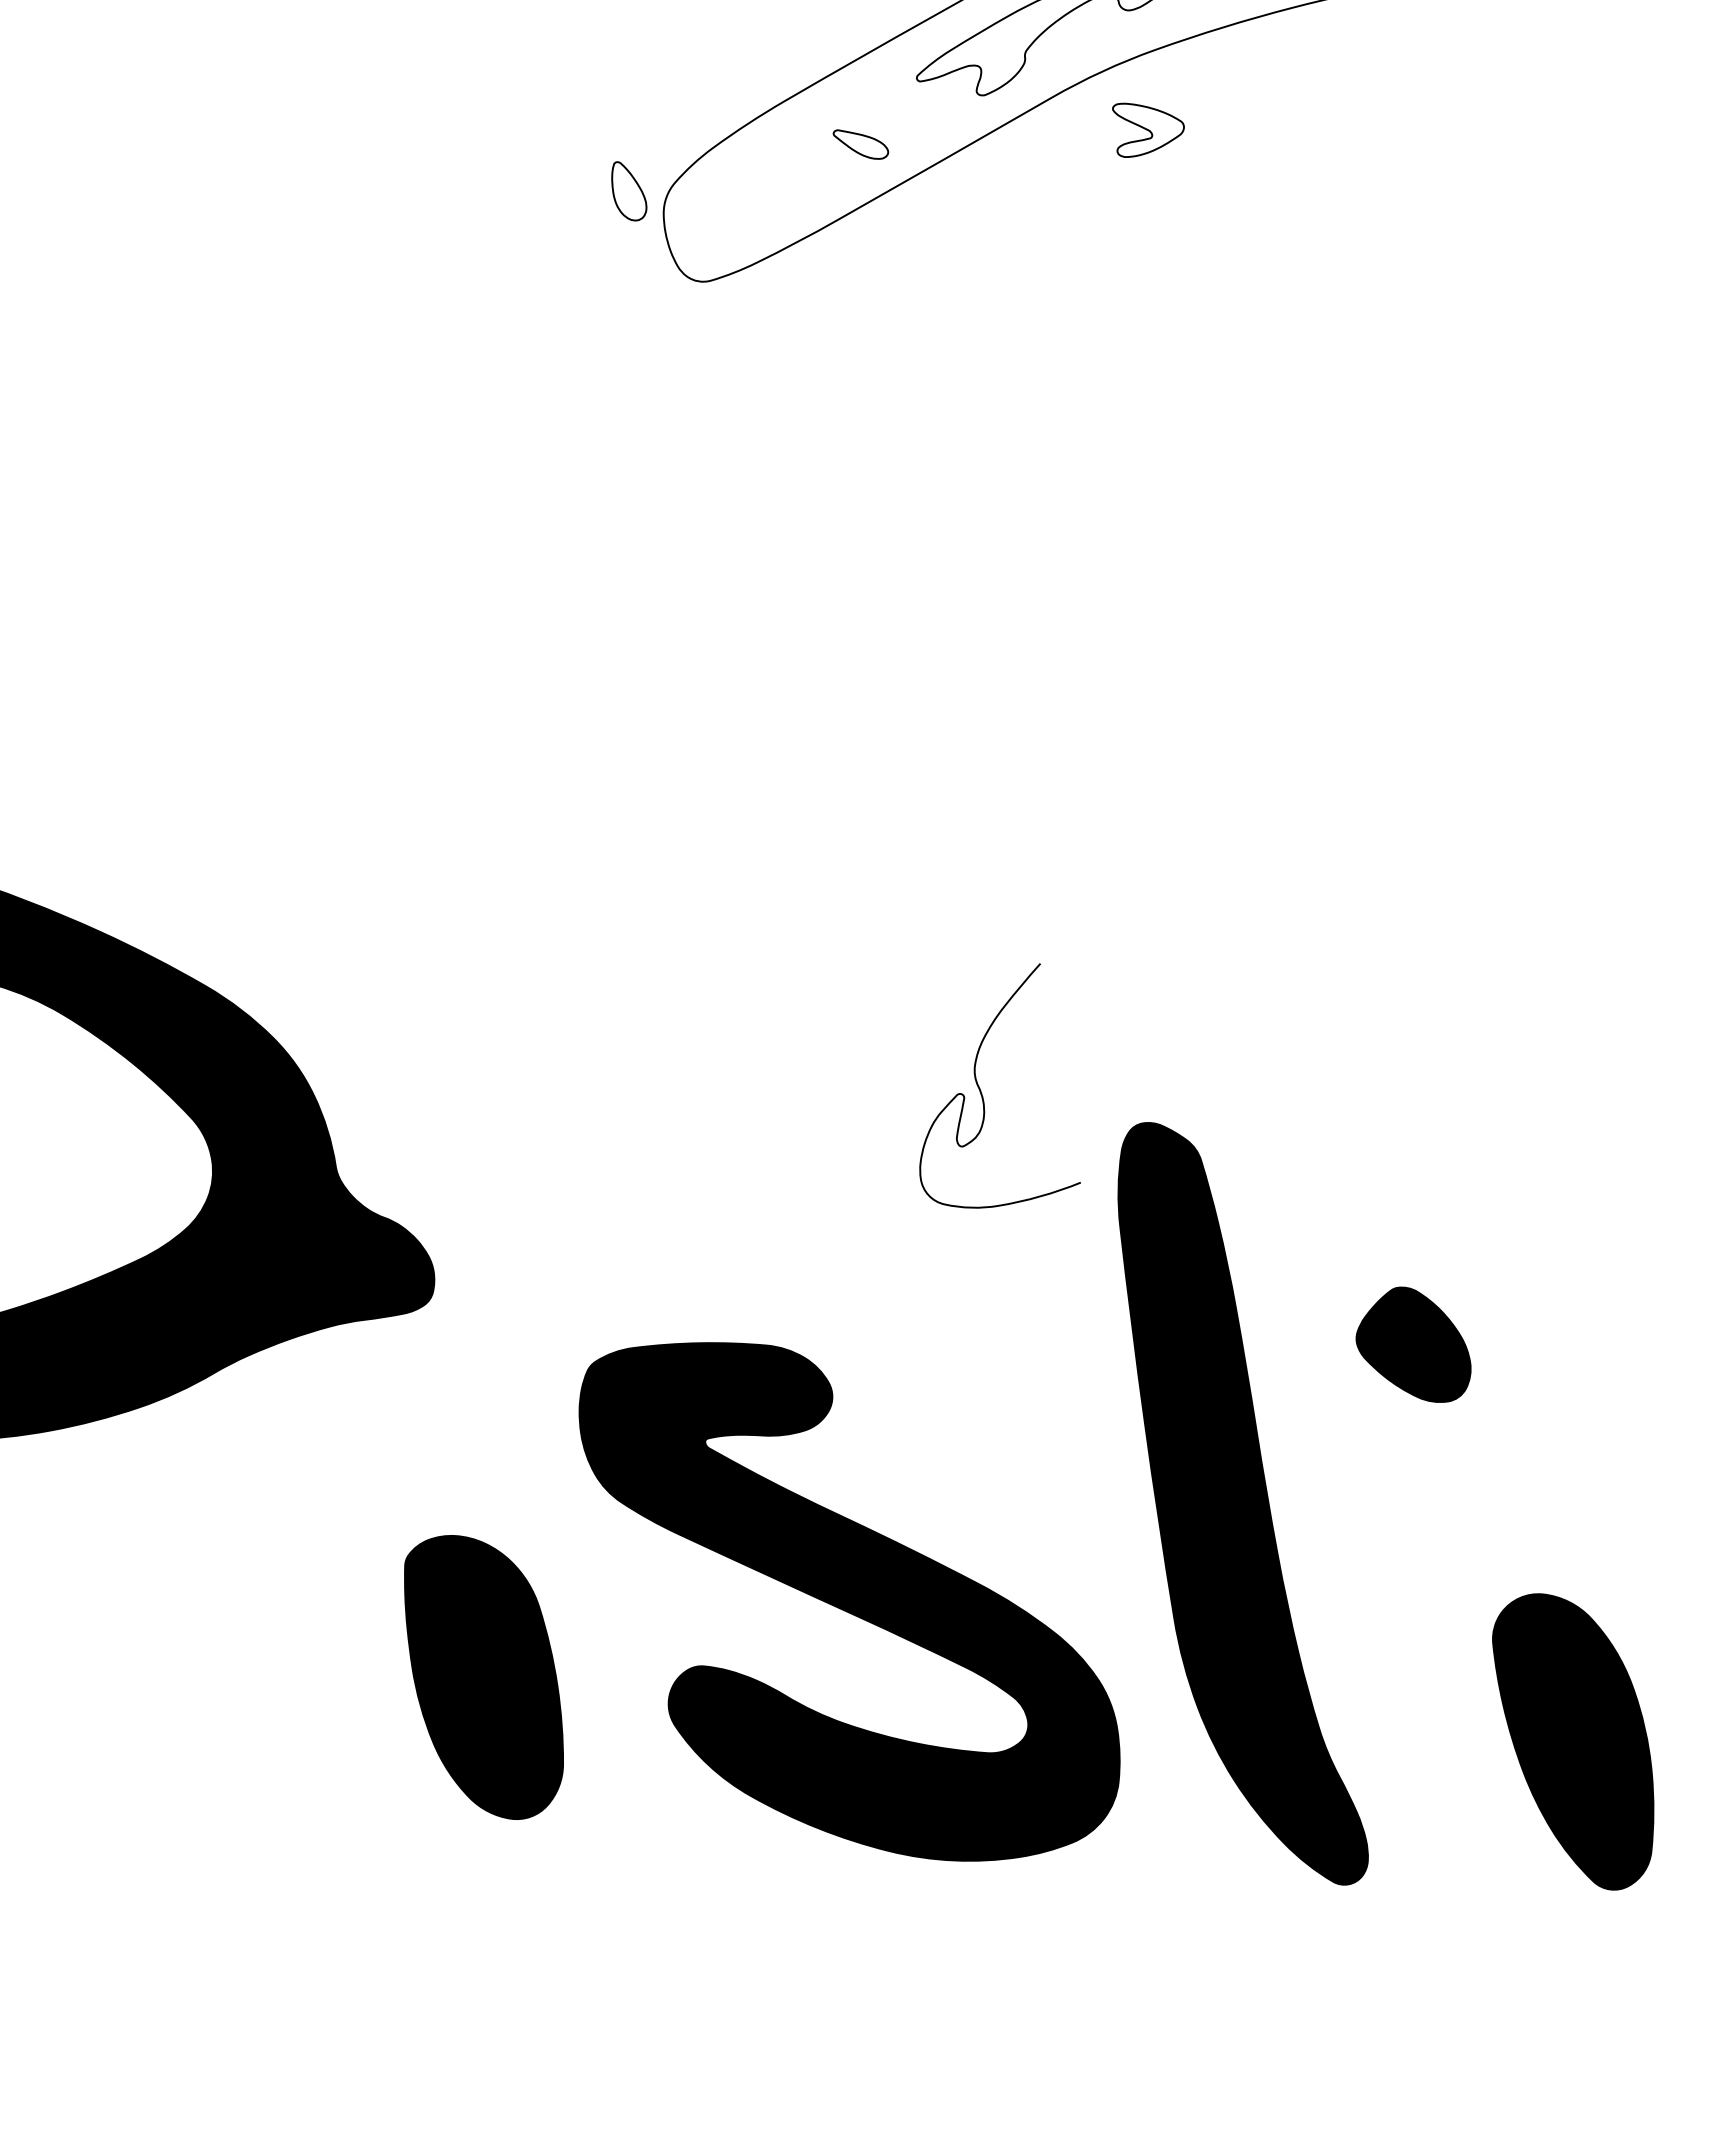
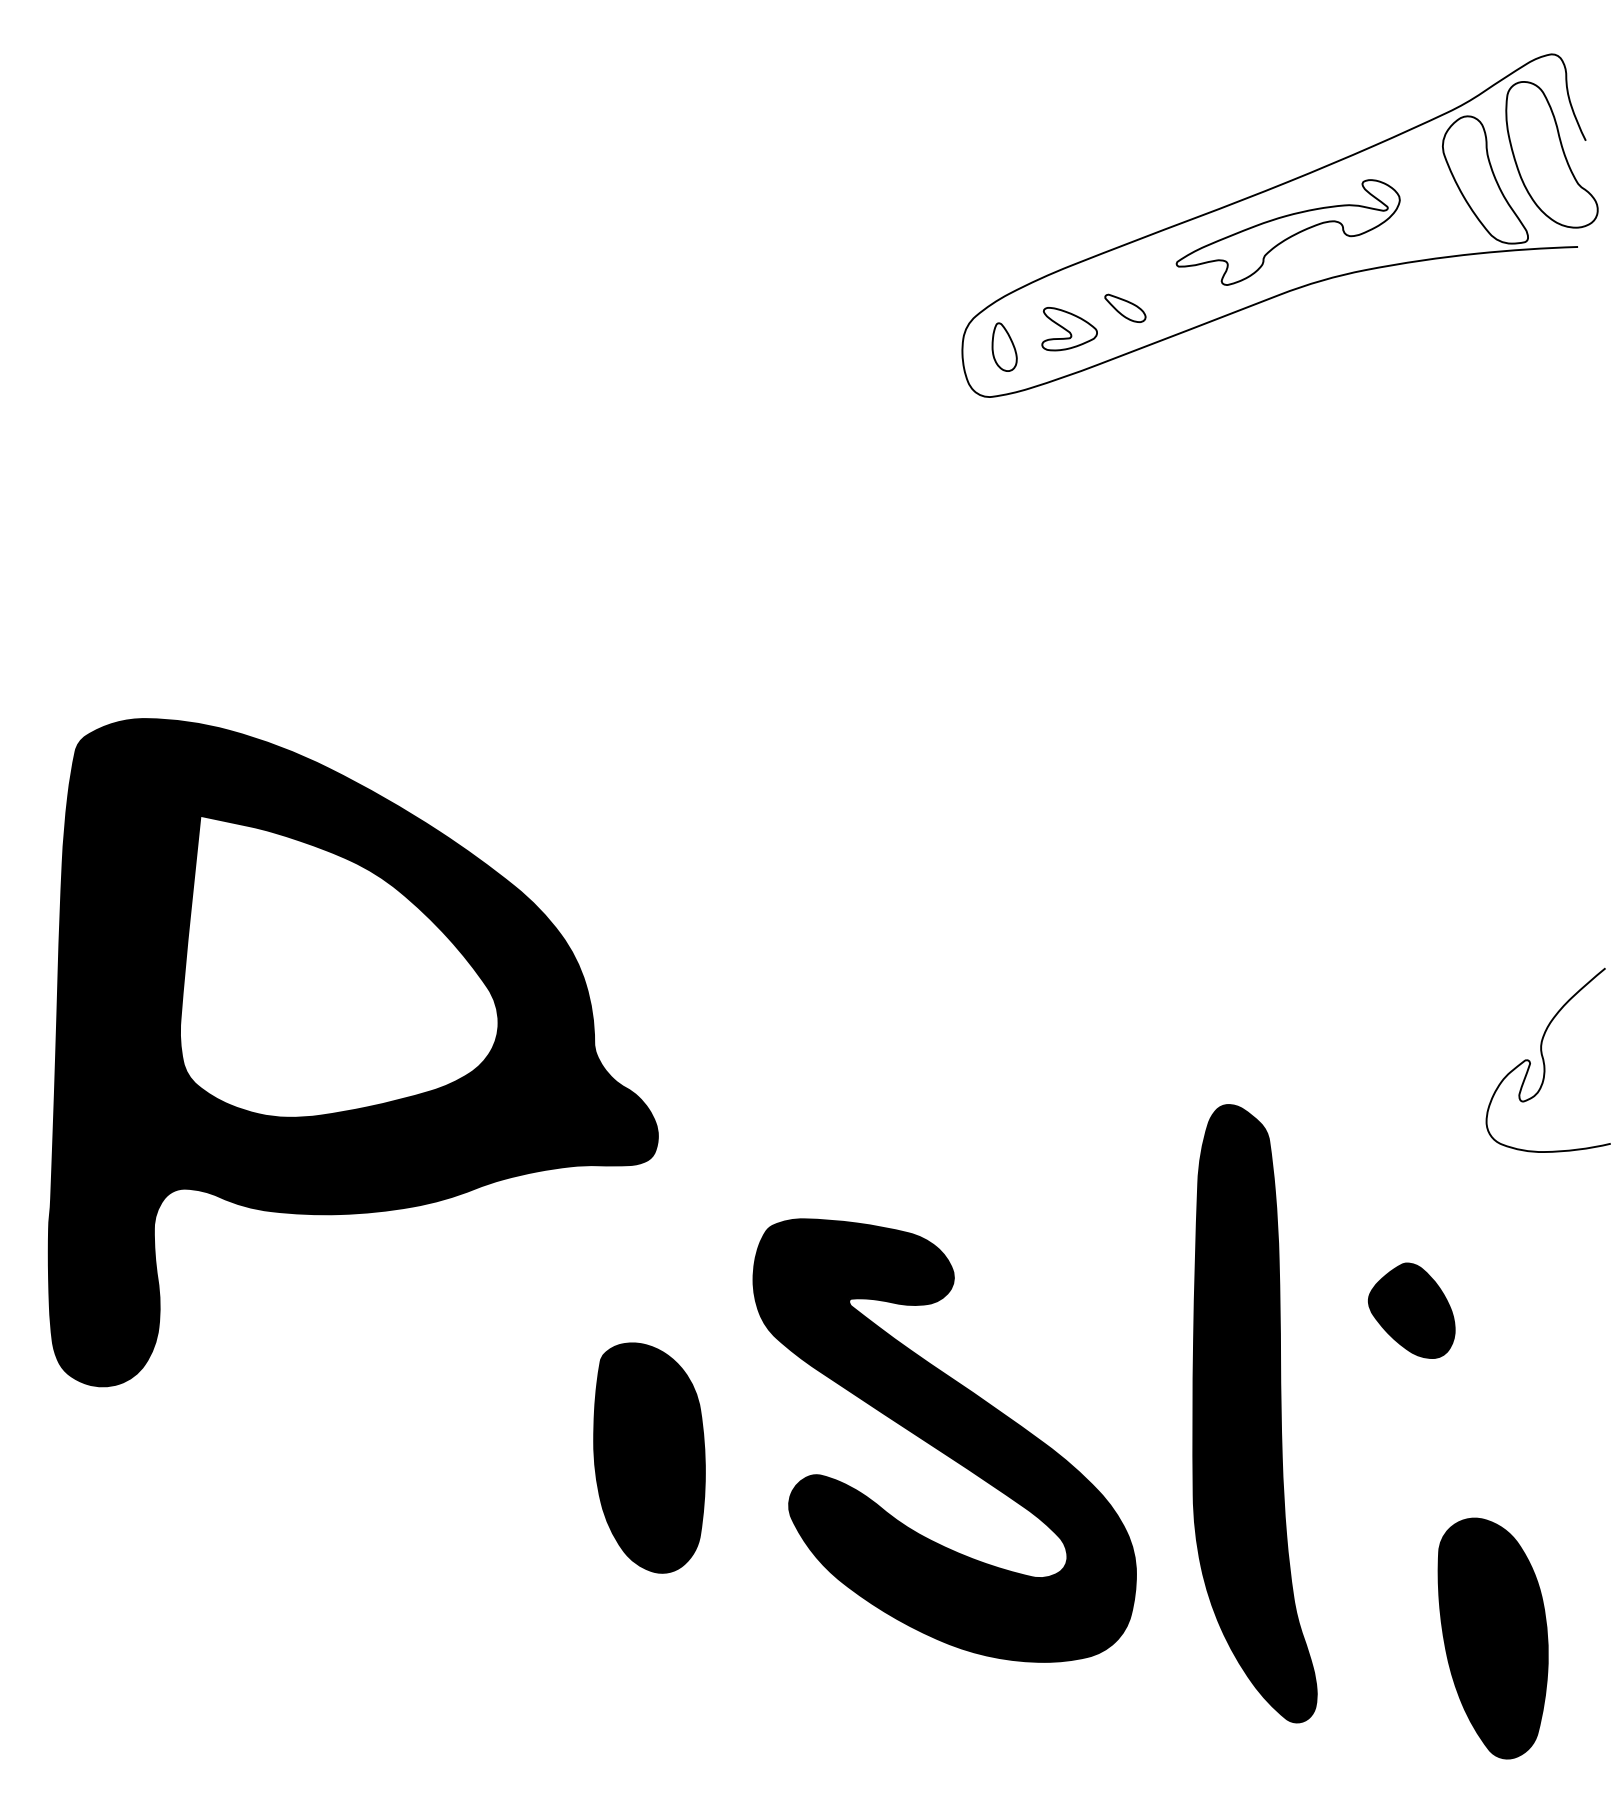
part: (1148, 127) -> (1069, 329), moved
part: (628, 190) -> (1004, 346), moved
curve: (981, 1089) -> (1544, 1059), moved

